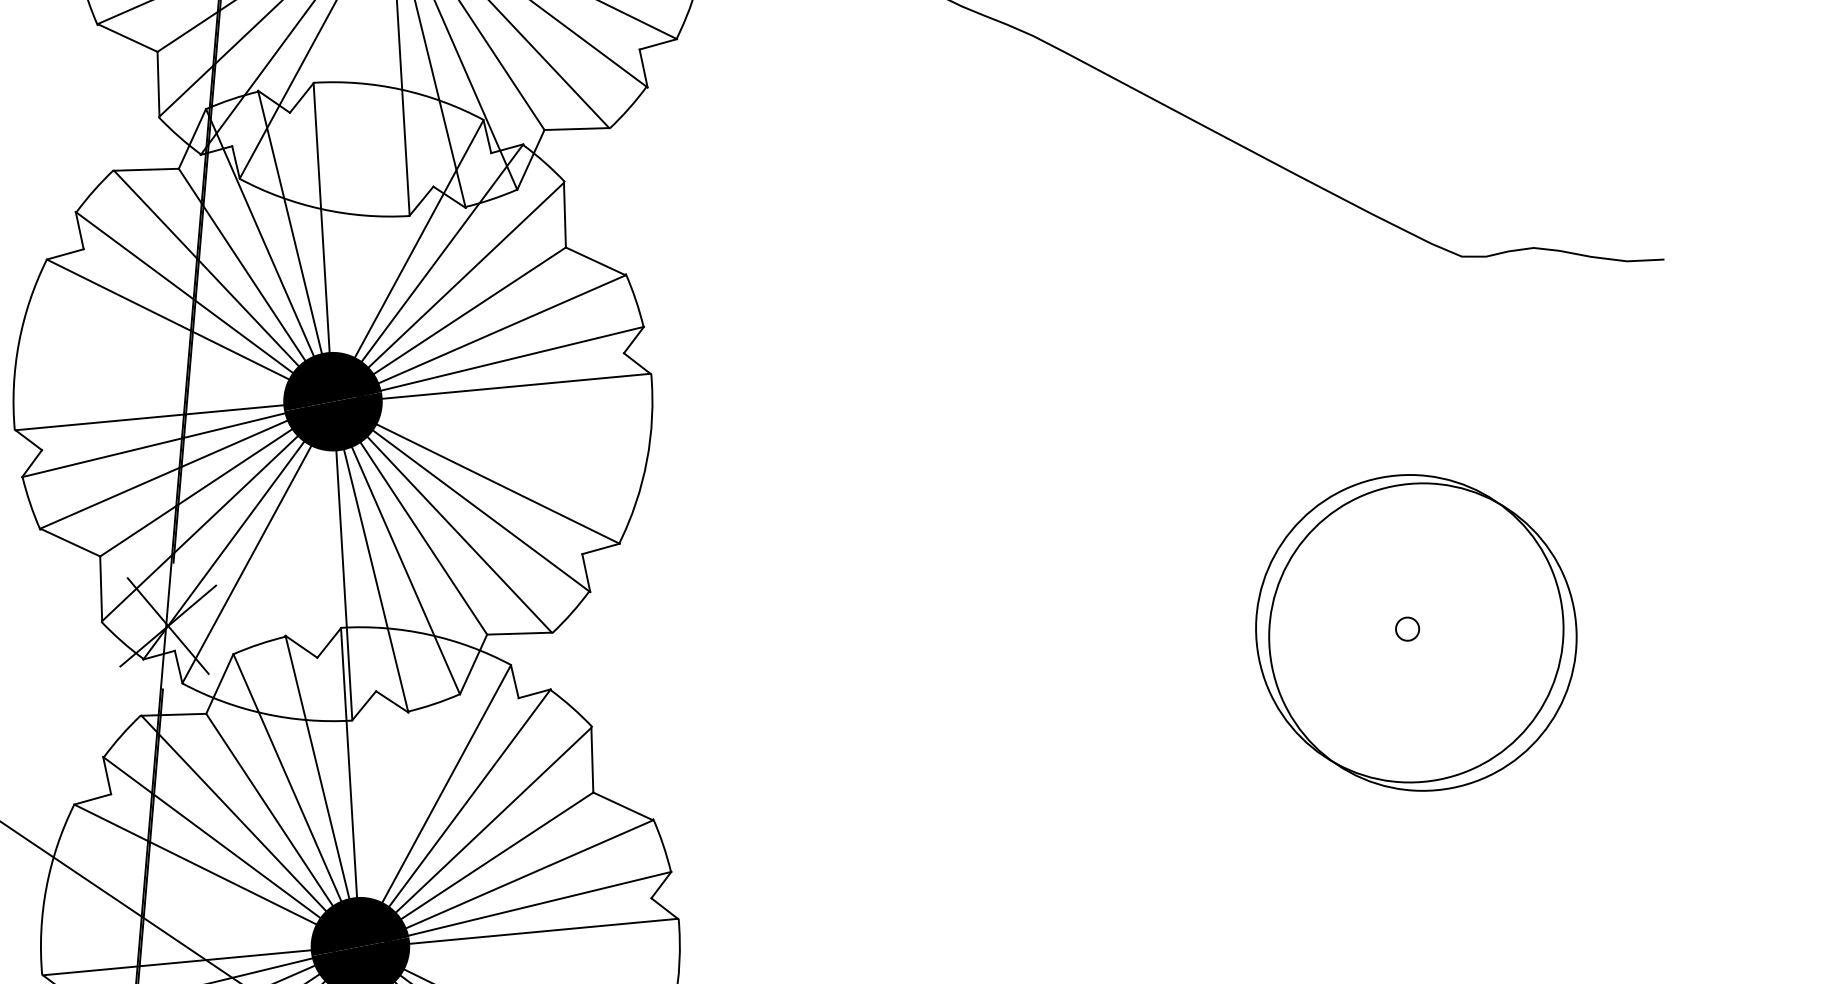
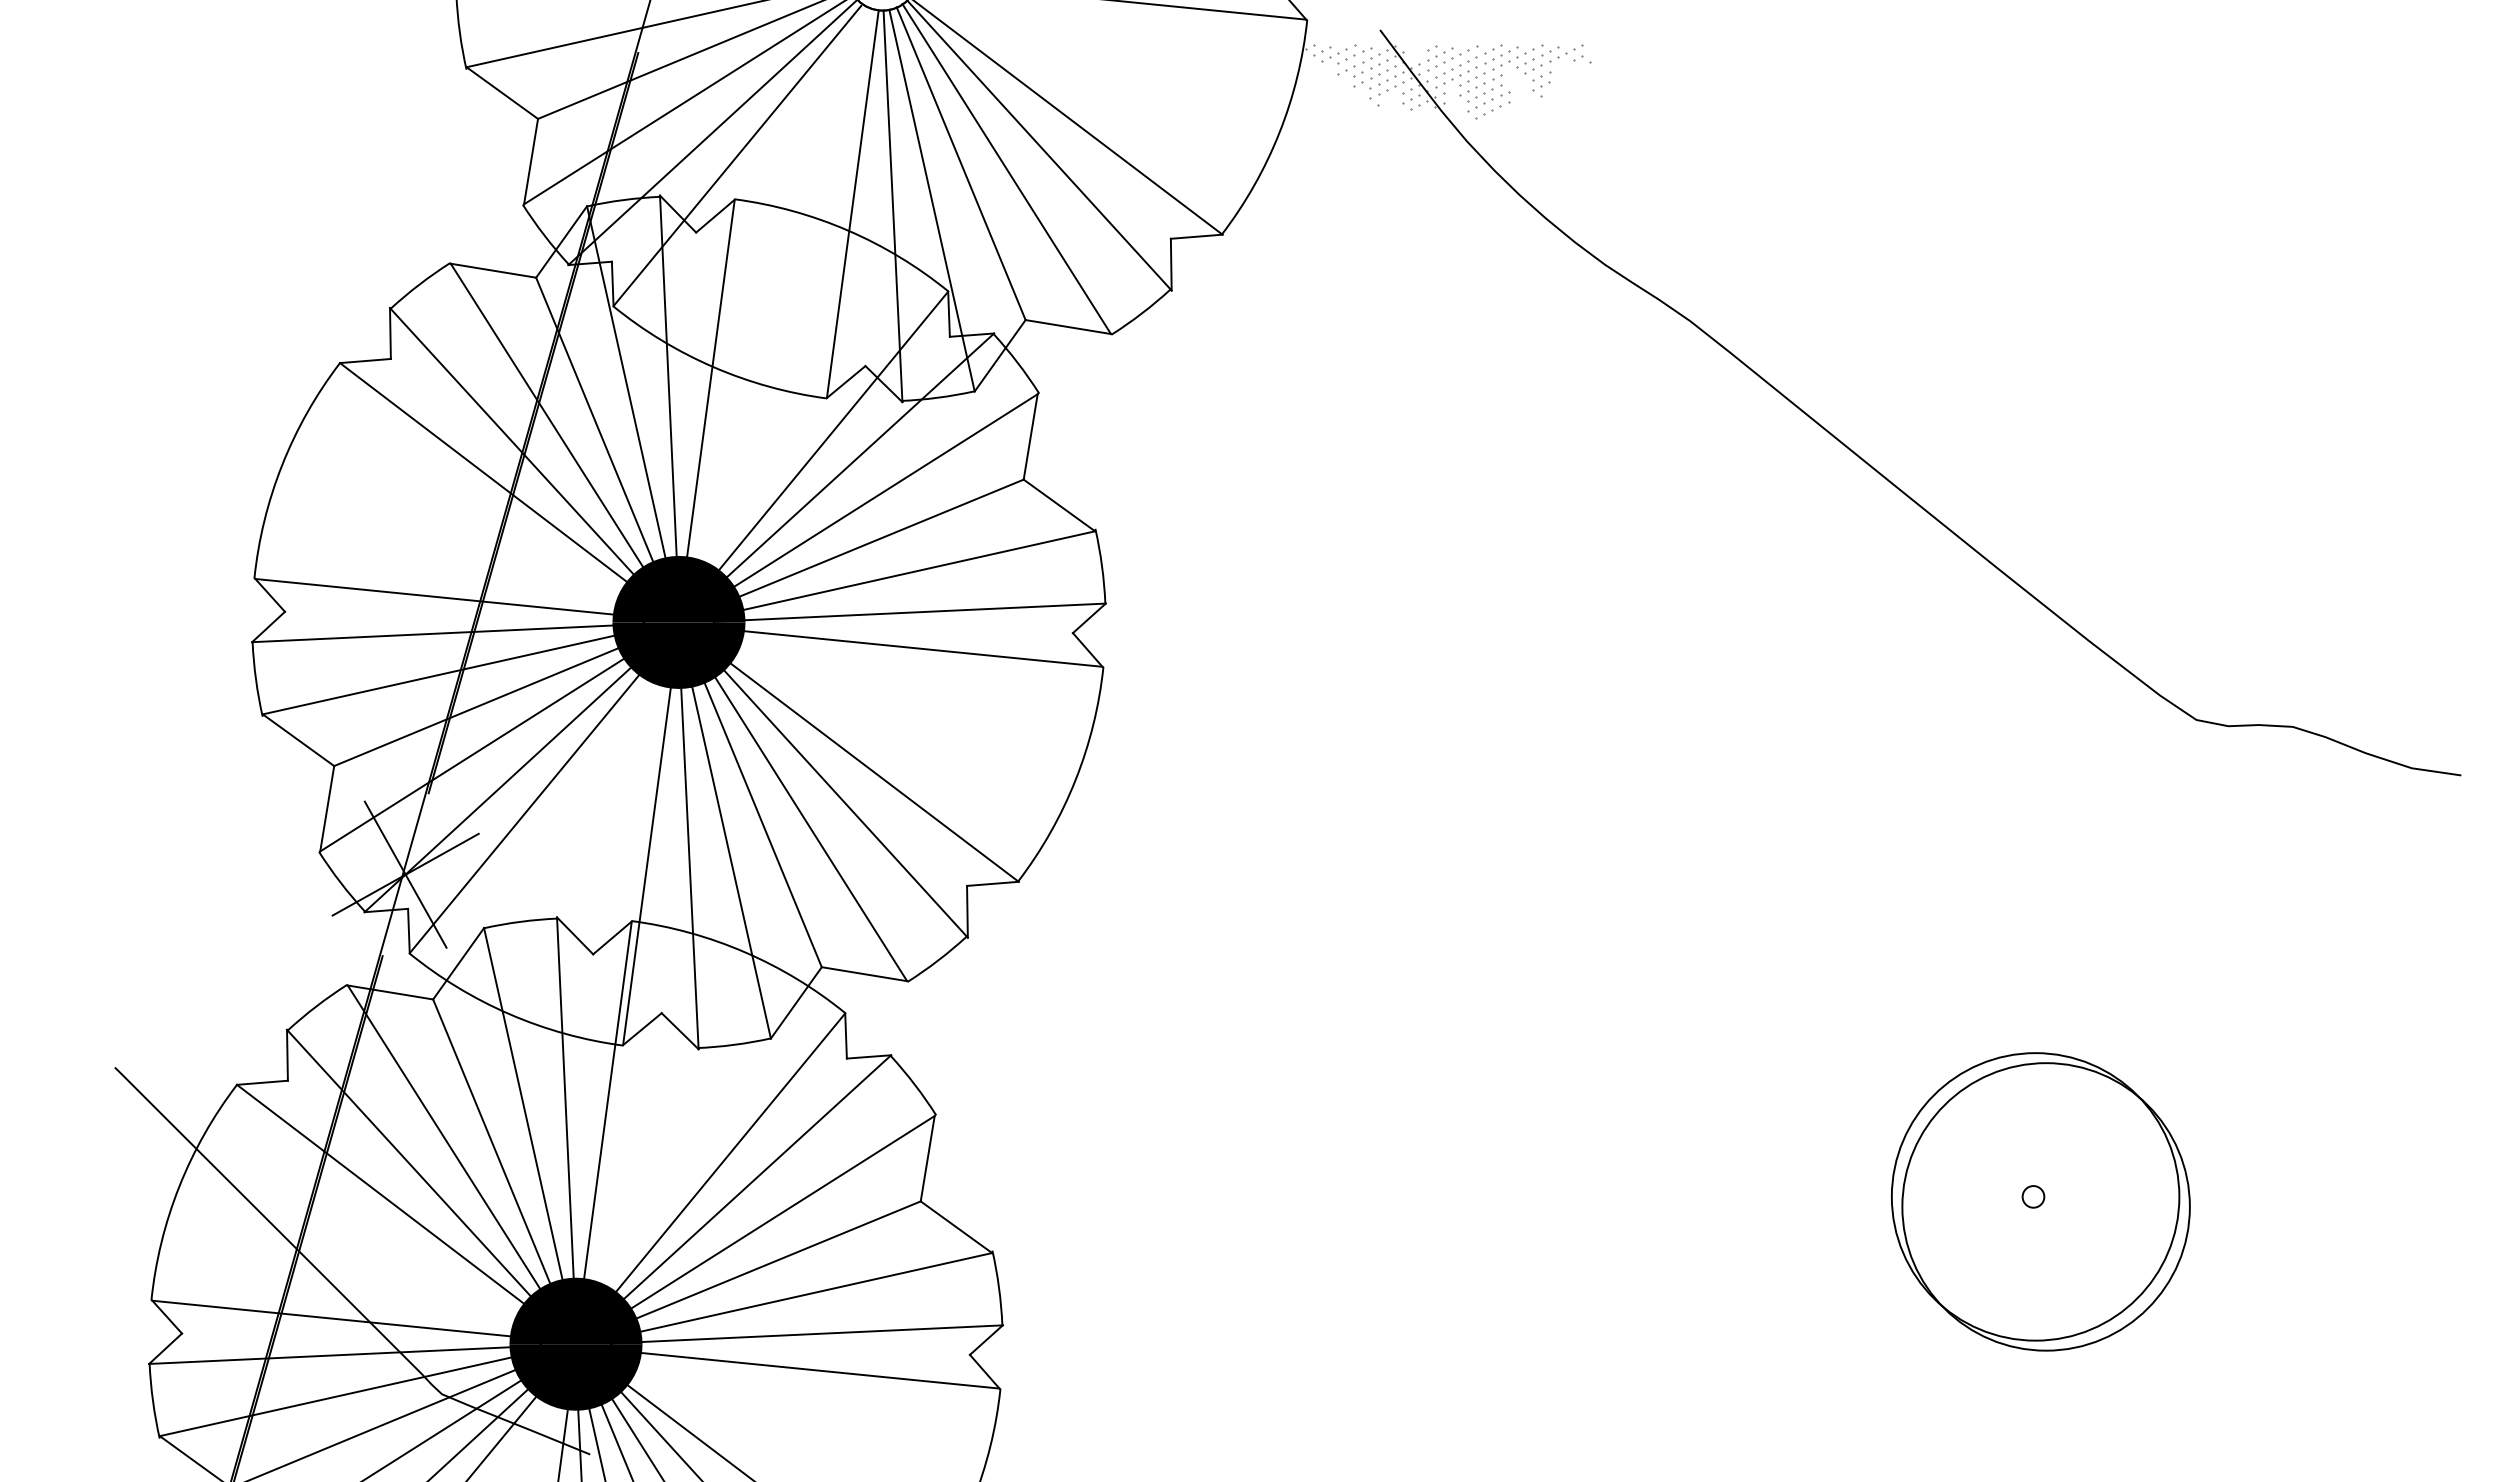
part: (1416, 632) -> (2040, 1201), size x0.7

